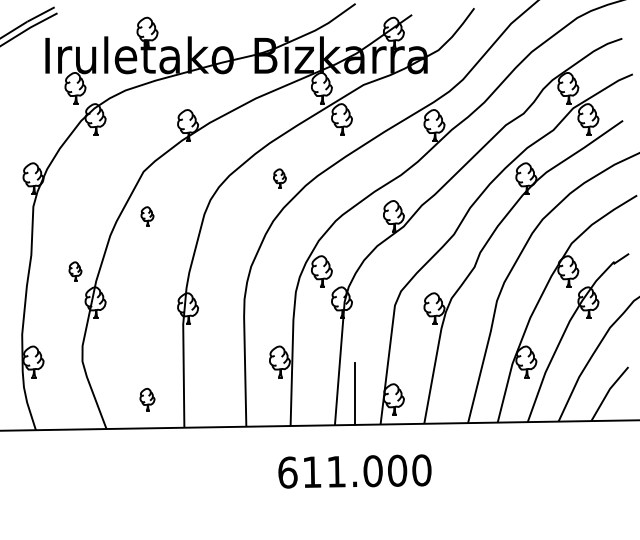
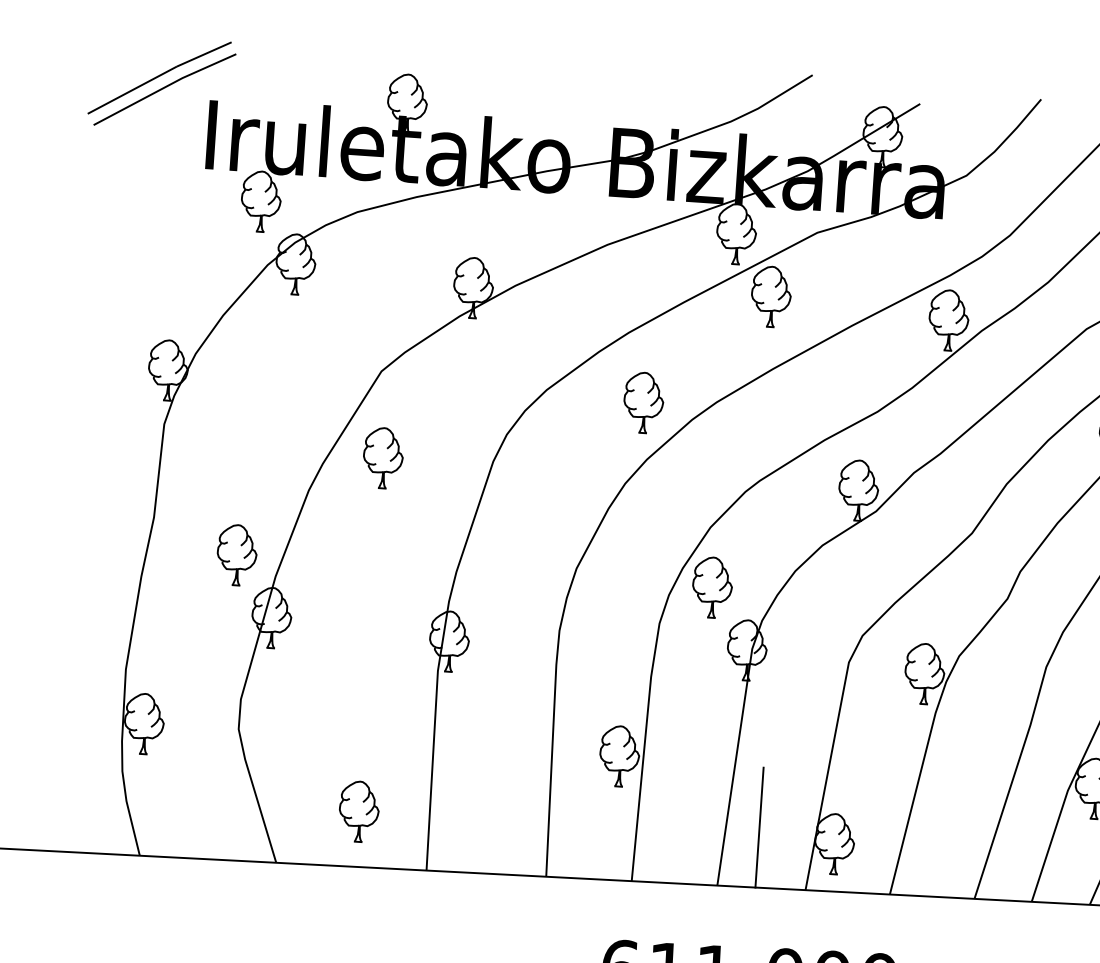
part: (279, 178) -> (642, 402), size x1.67
part: (147, 216) -> (383, 458), size x1.67
part: (75, 271) -> (237, 554), size x1.67
part: (147, 399) -> (359, 811), size x1.43

